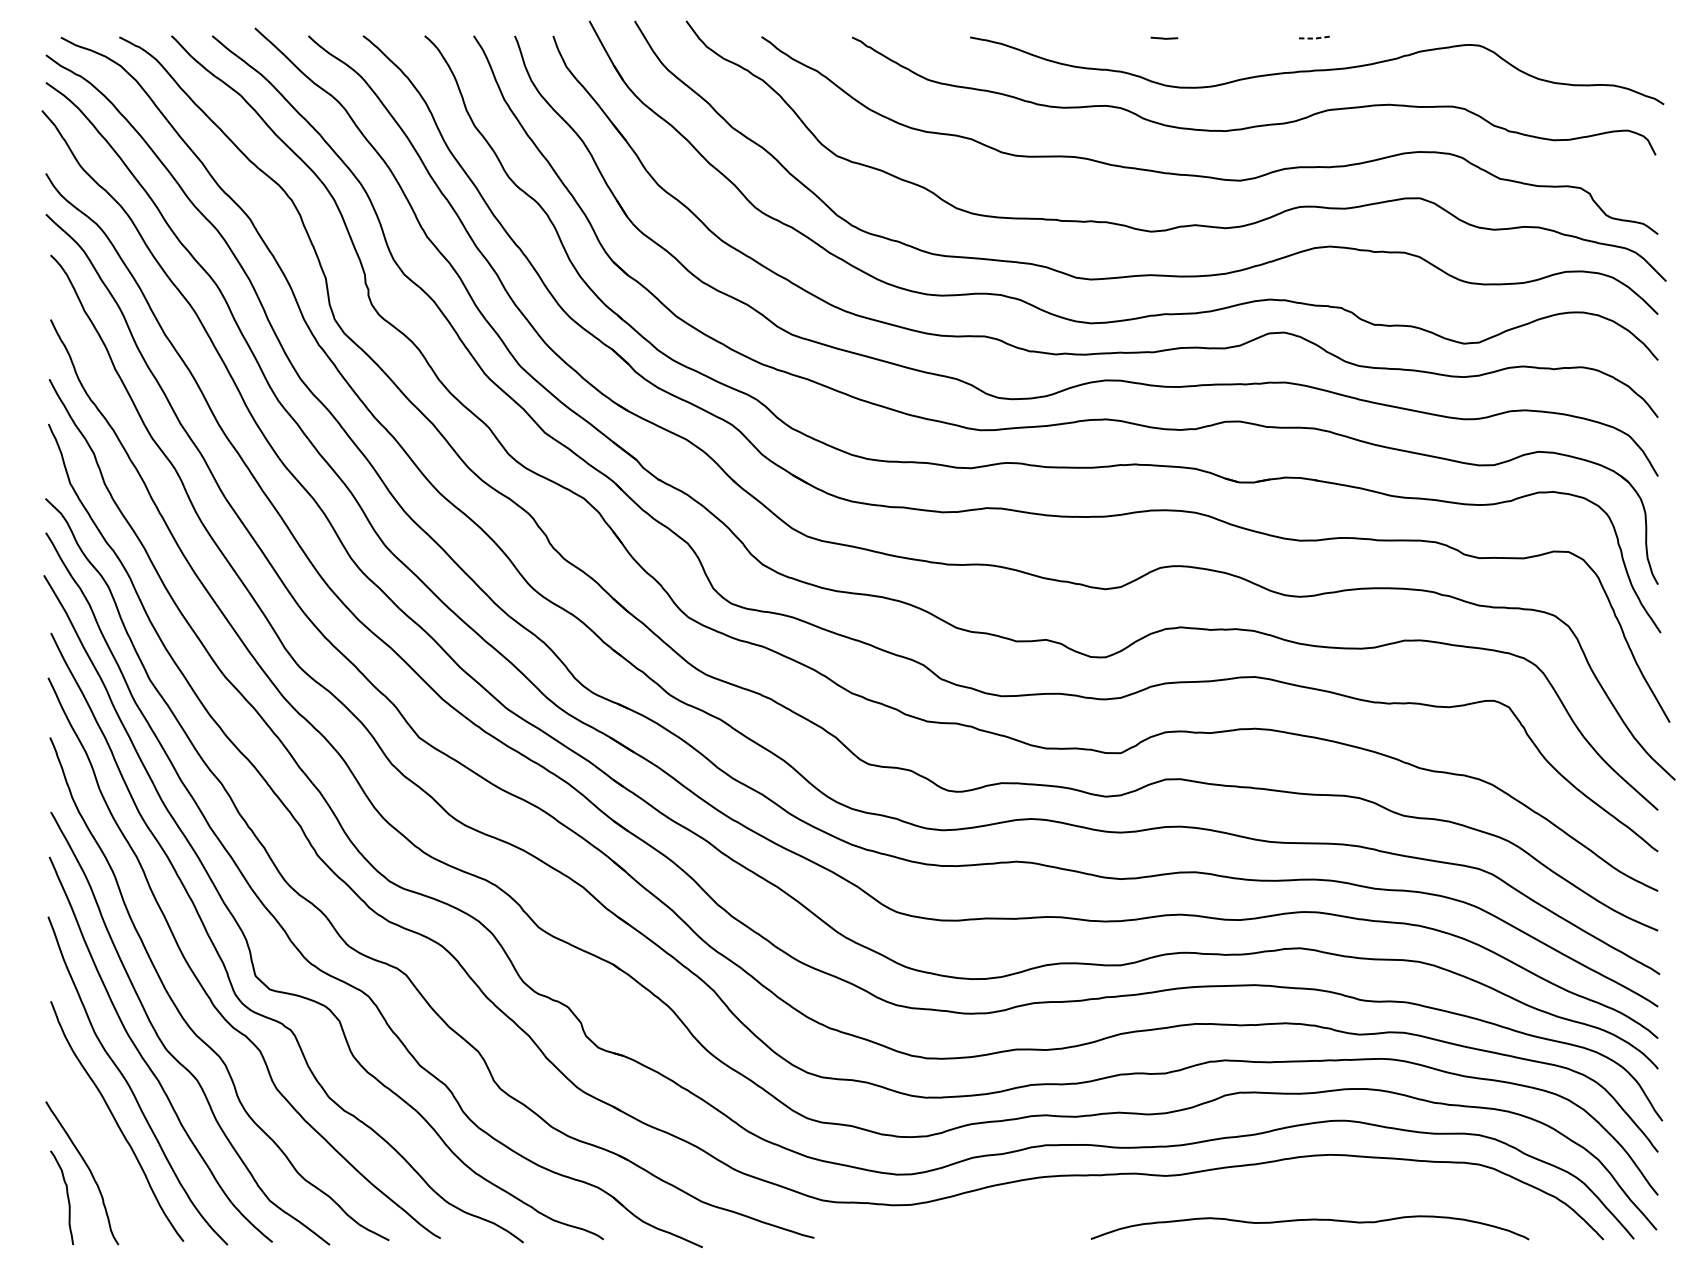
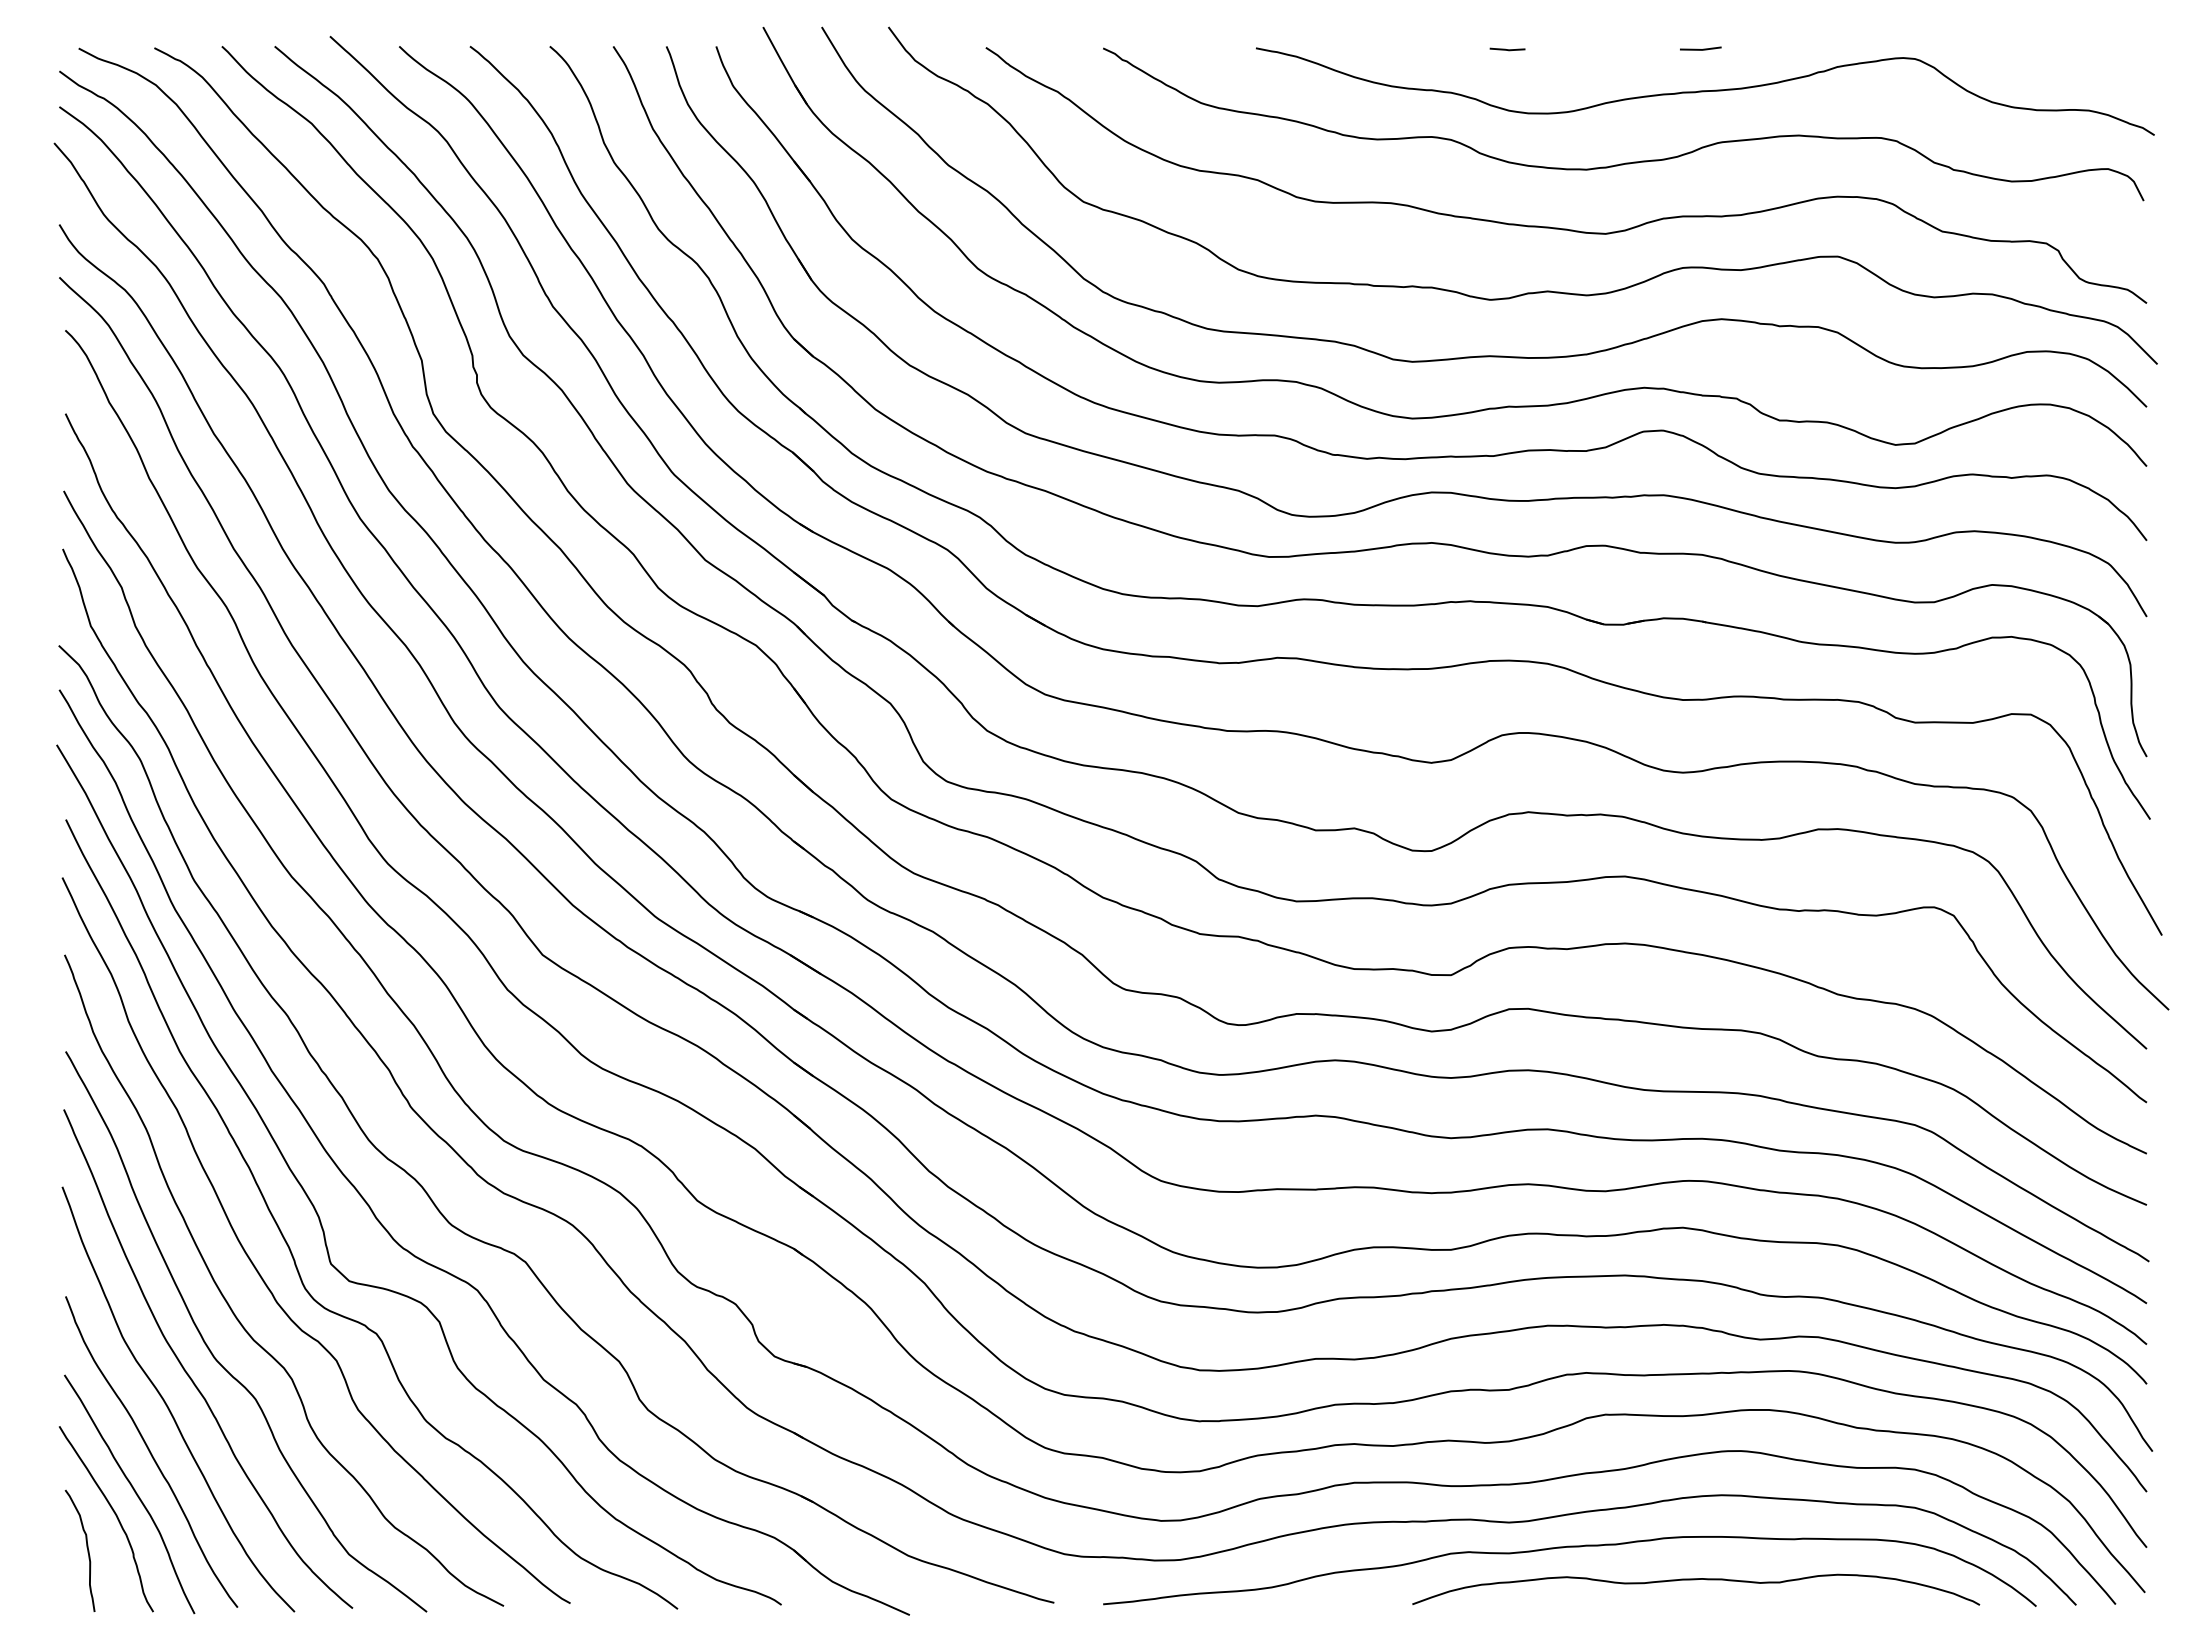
line: (1314, 38) -> (1701, 49), dashed -> solid
curve: (103, 1152) -> (134, 1492), added
curve: (1207, 1195) -> (1563, 1548), added

